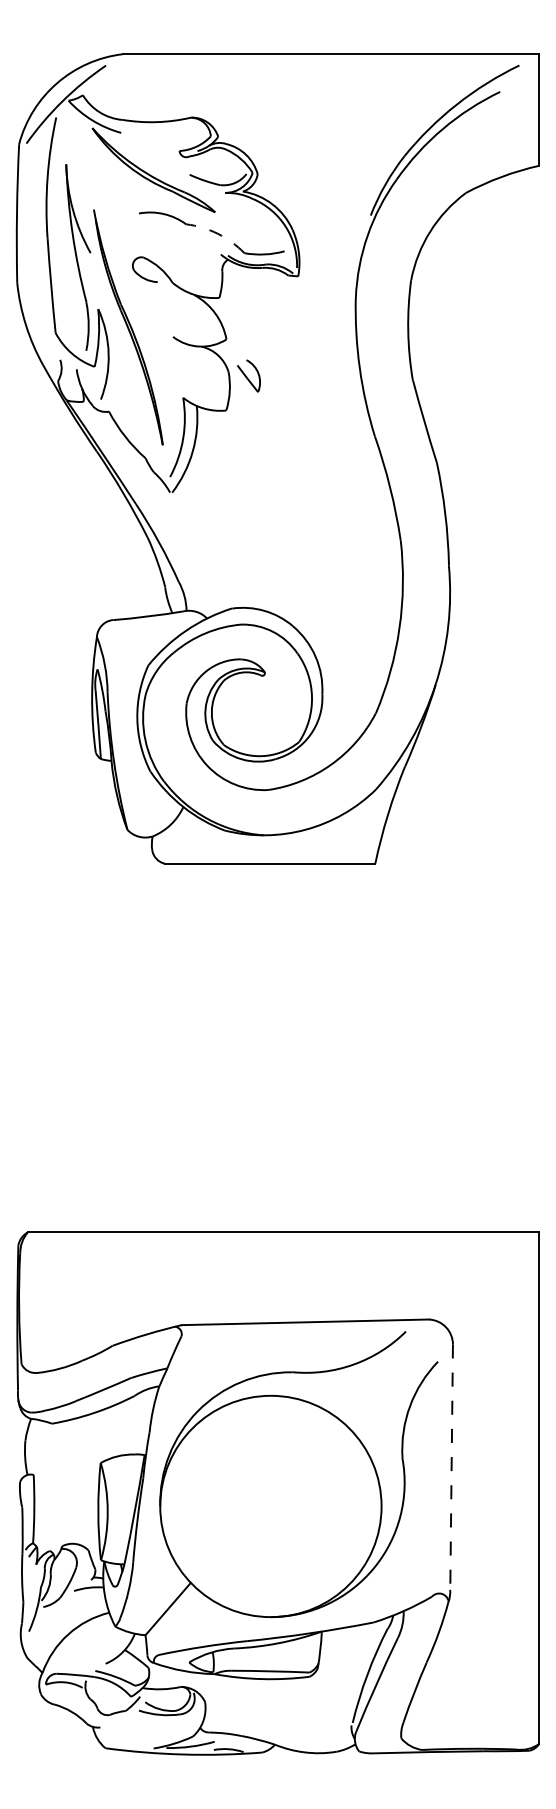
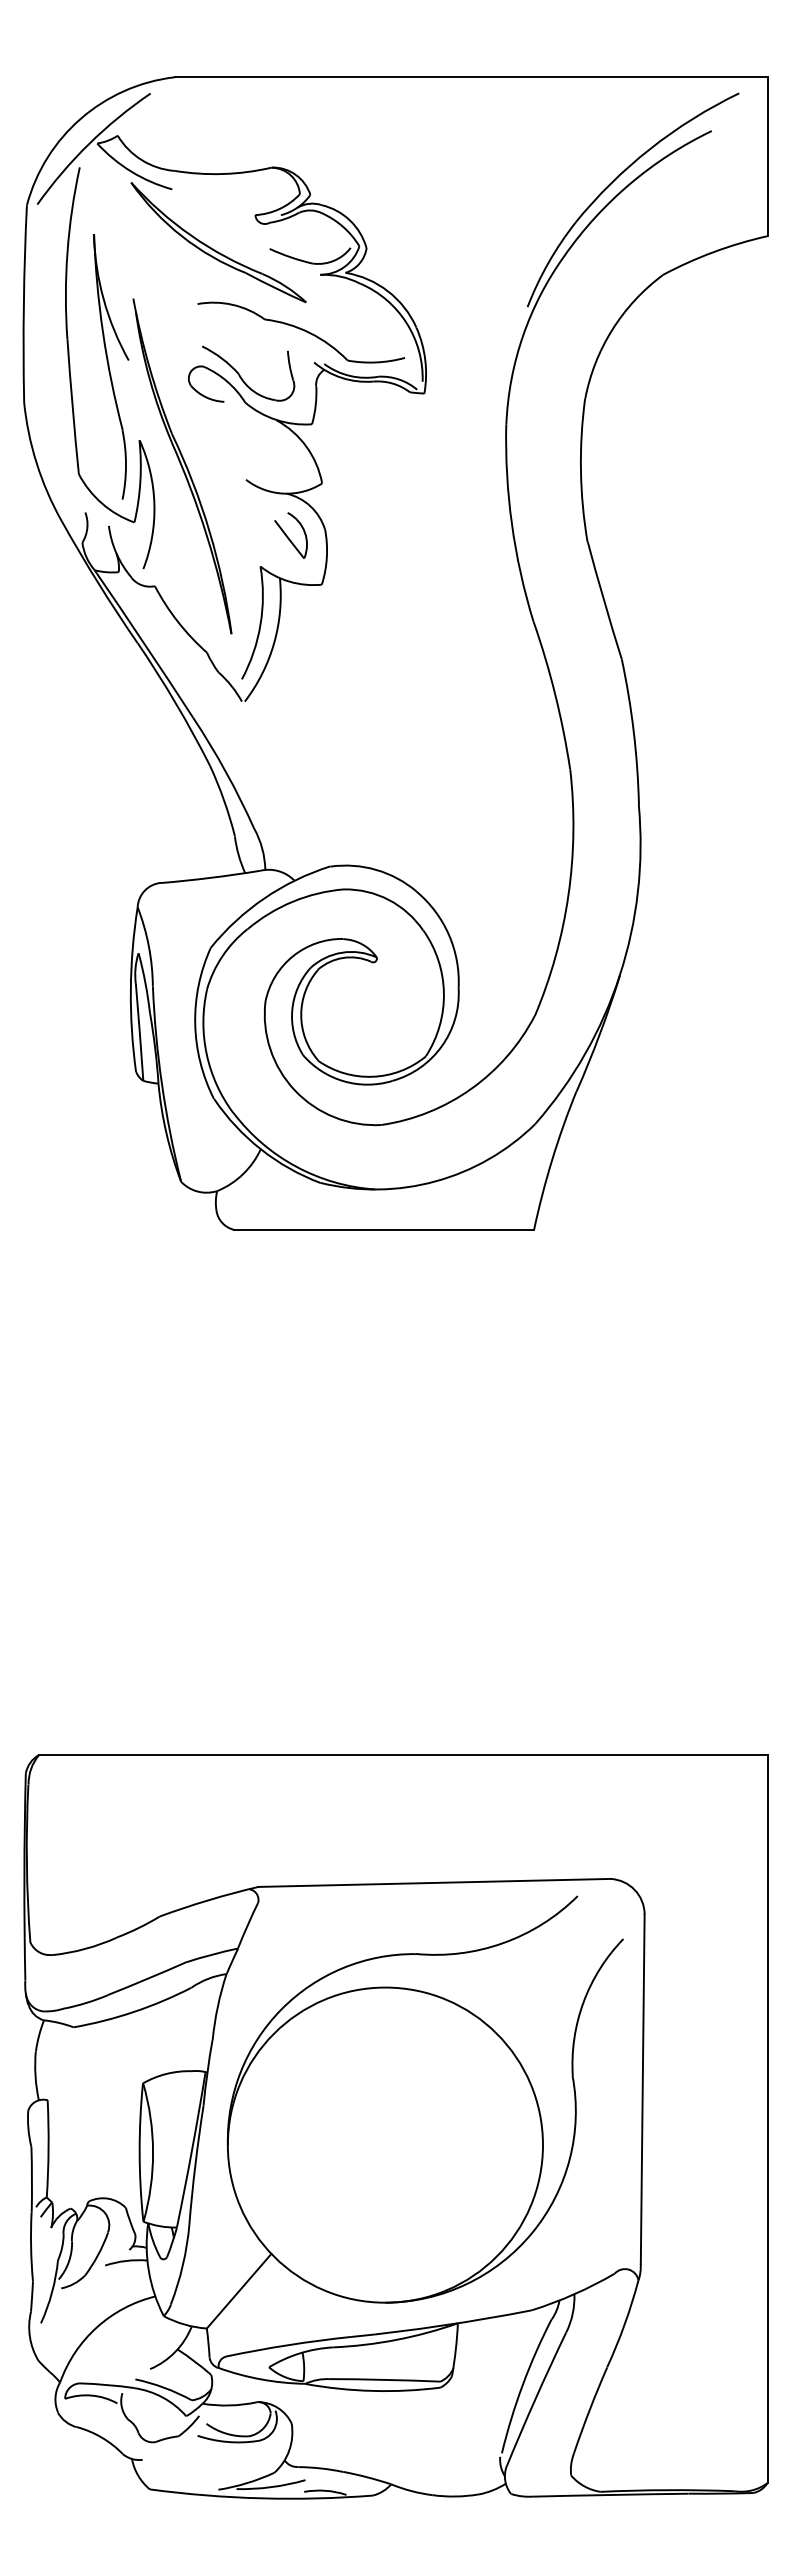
arc: (217, 233) -> (309, 332), dashed -> solid
part: (169, 264) -> (241, 376), added
part: (248, 376) -> (290, 535), moved
line: (451, 1467) -> (642, 2089), dashed -> solid

